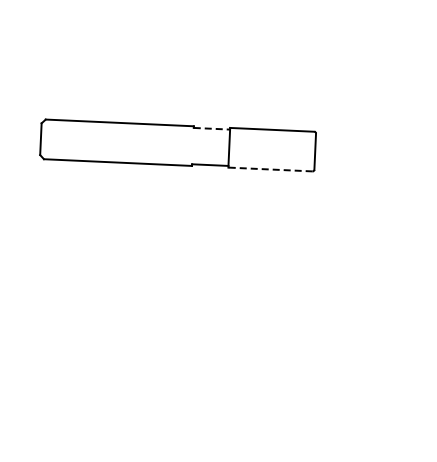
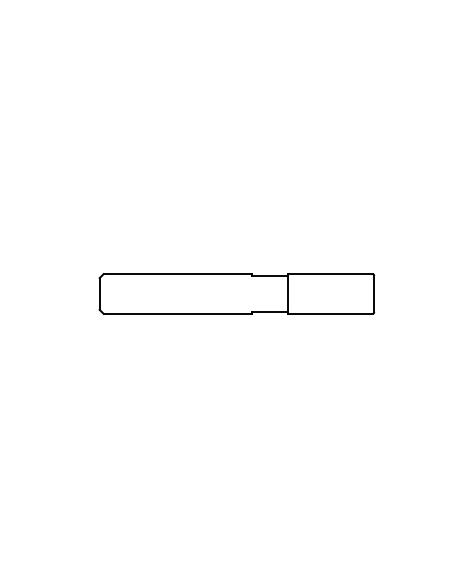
line: (212, 128) -> (270, 275), dashed -> solid
line: (269, 169) -> (329, 313), dashed -> solid

